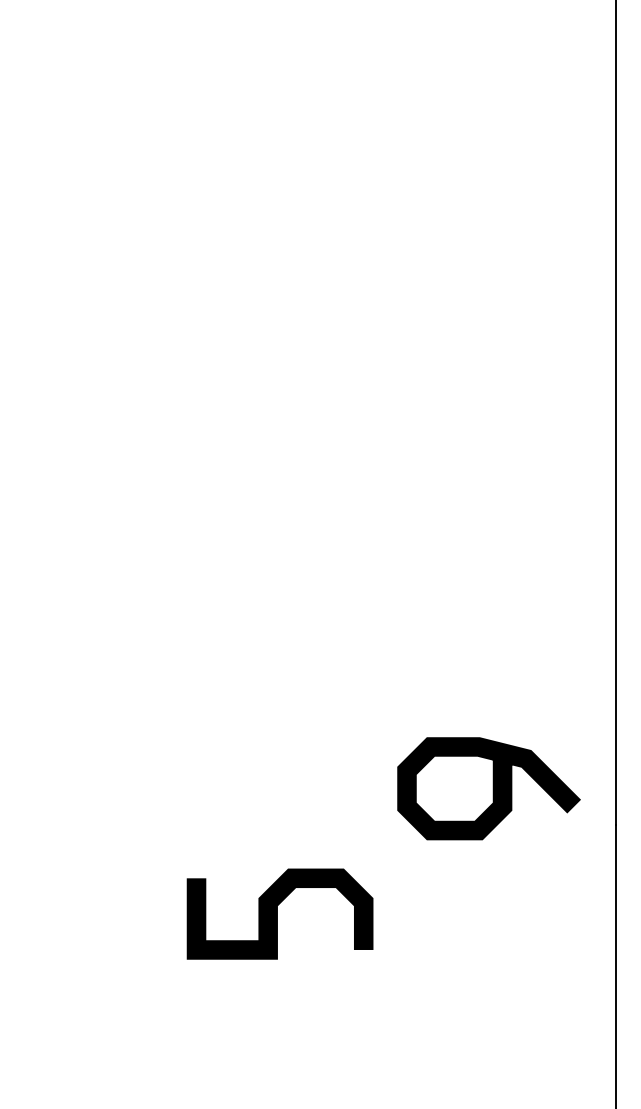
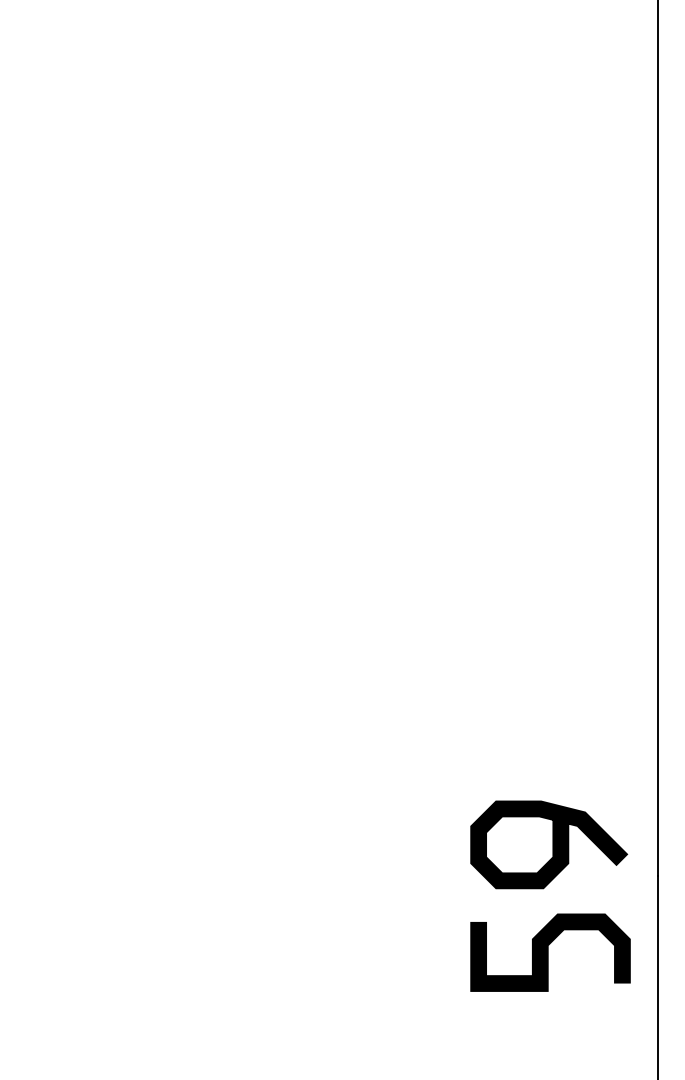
curve: (277, 913) -> (548, 952), moved

